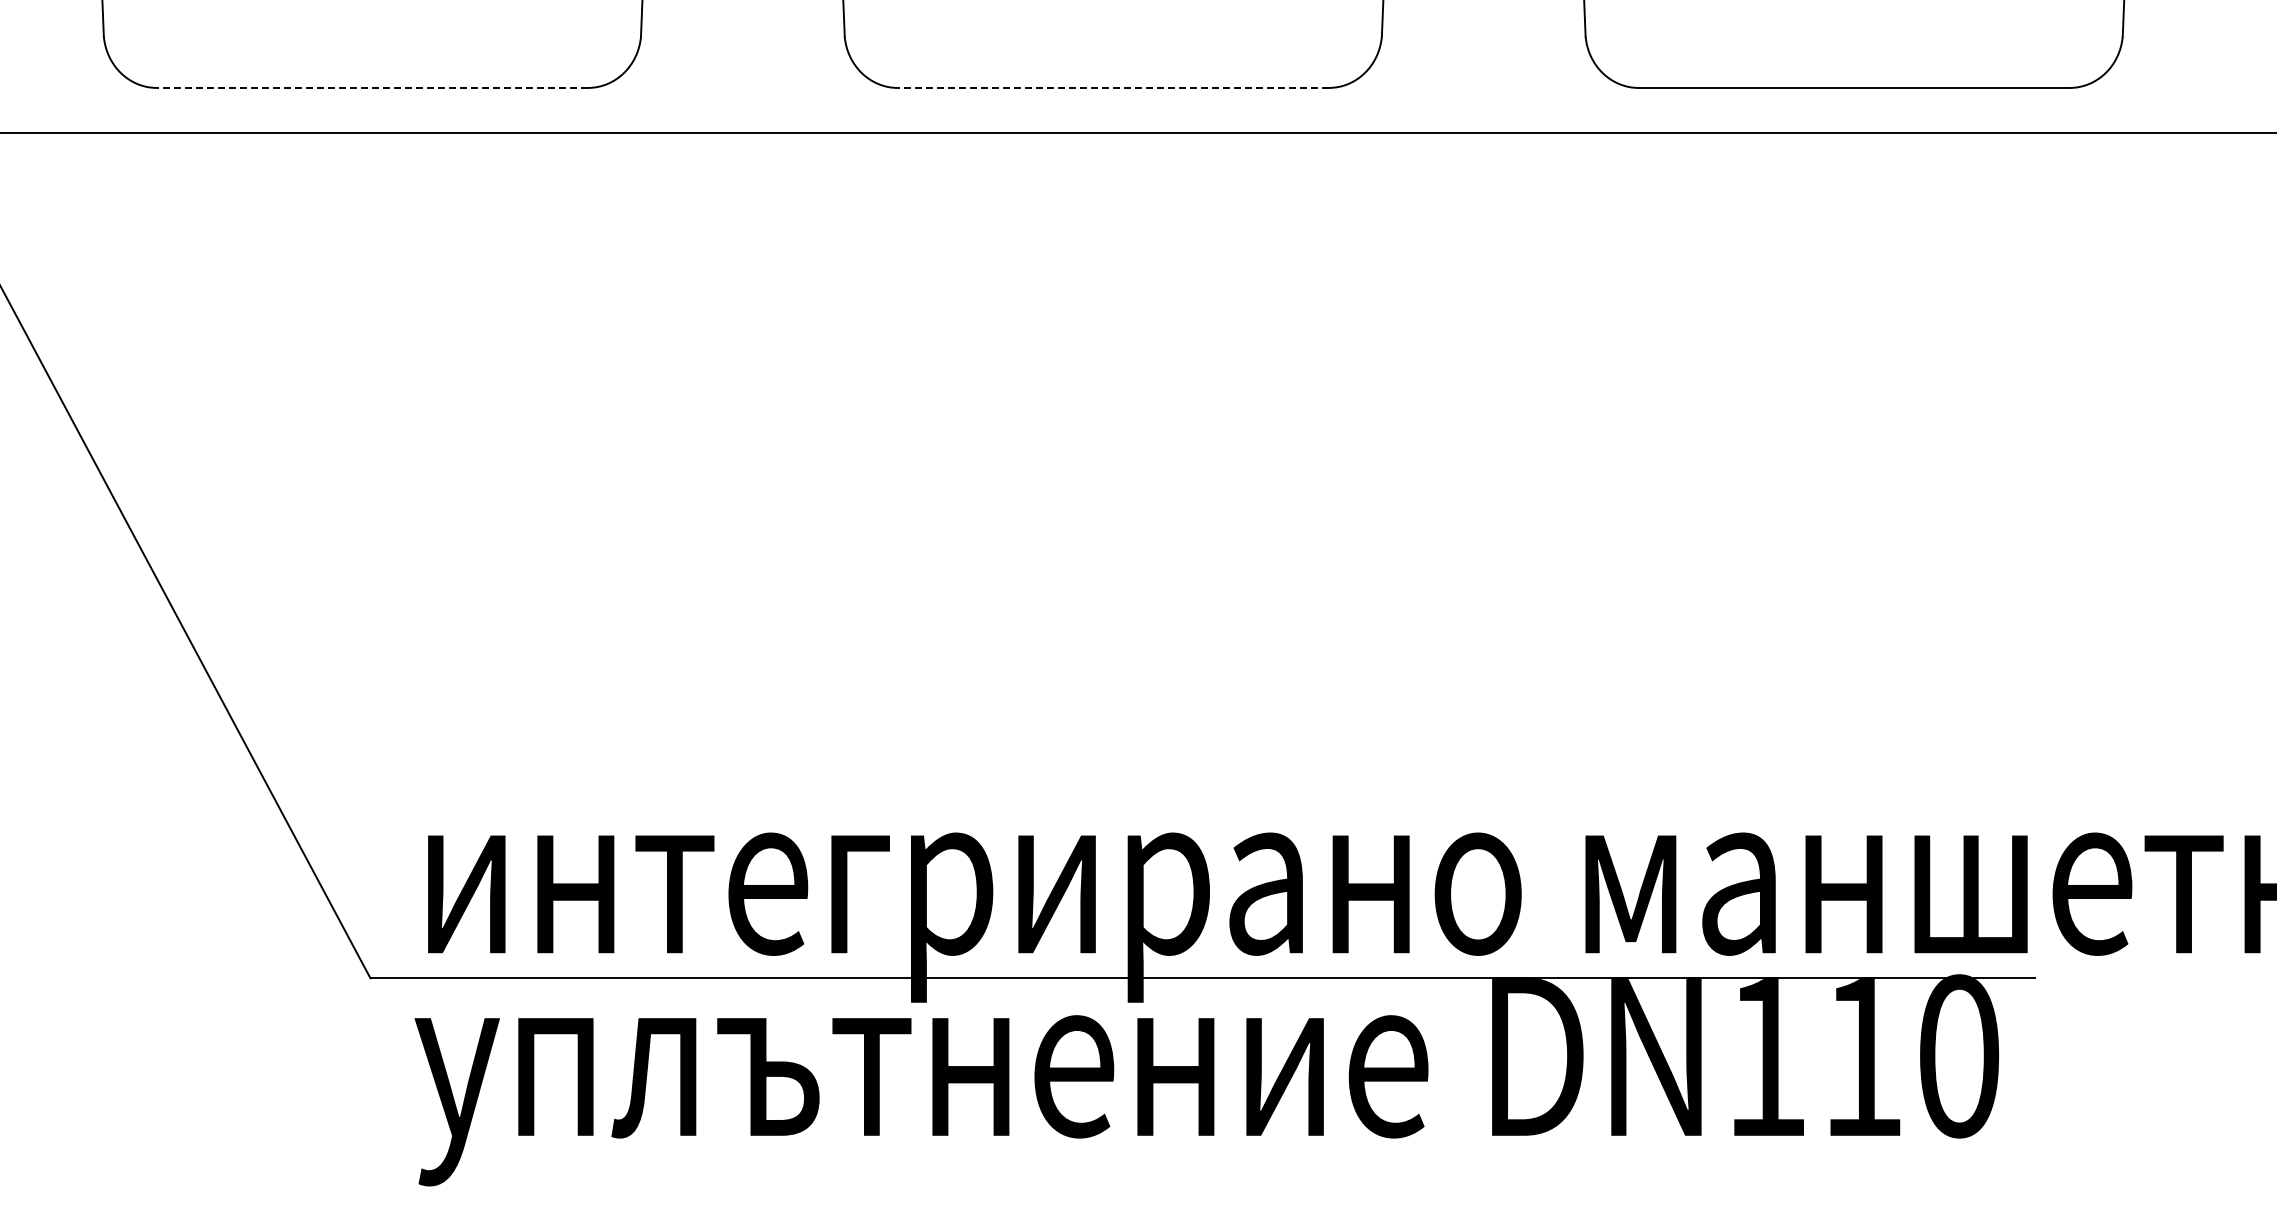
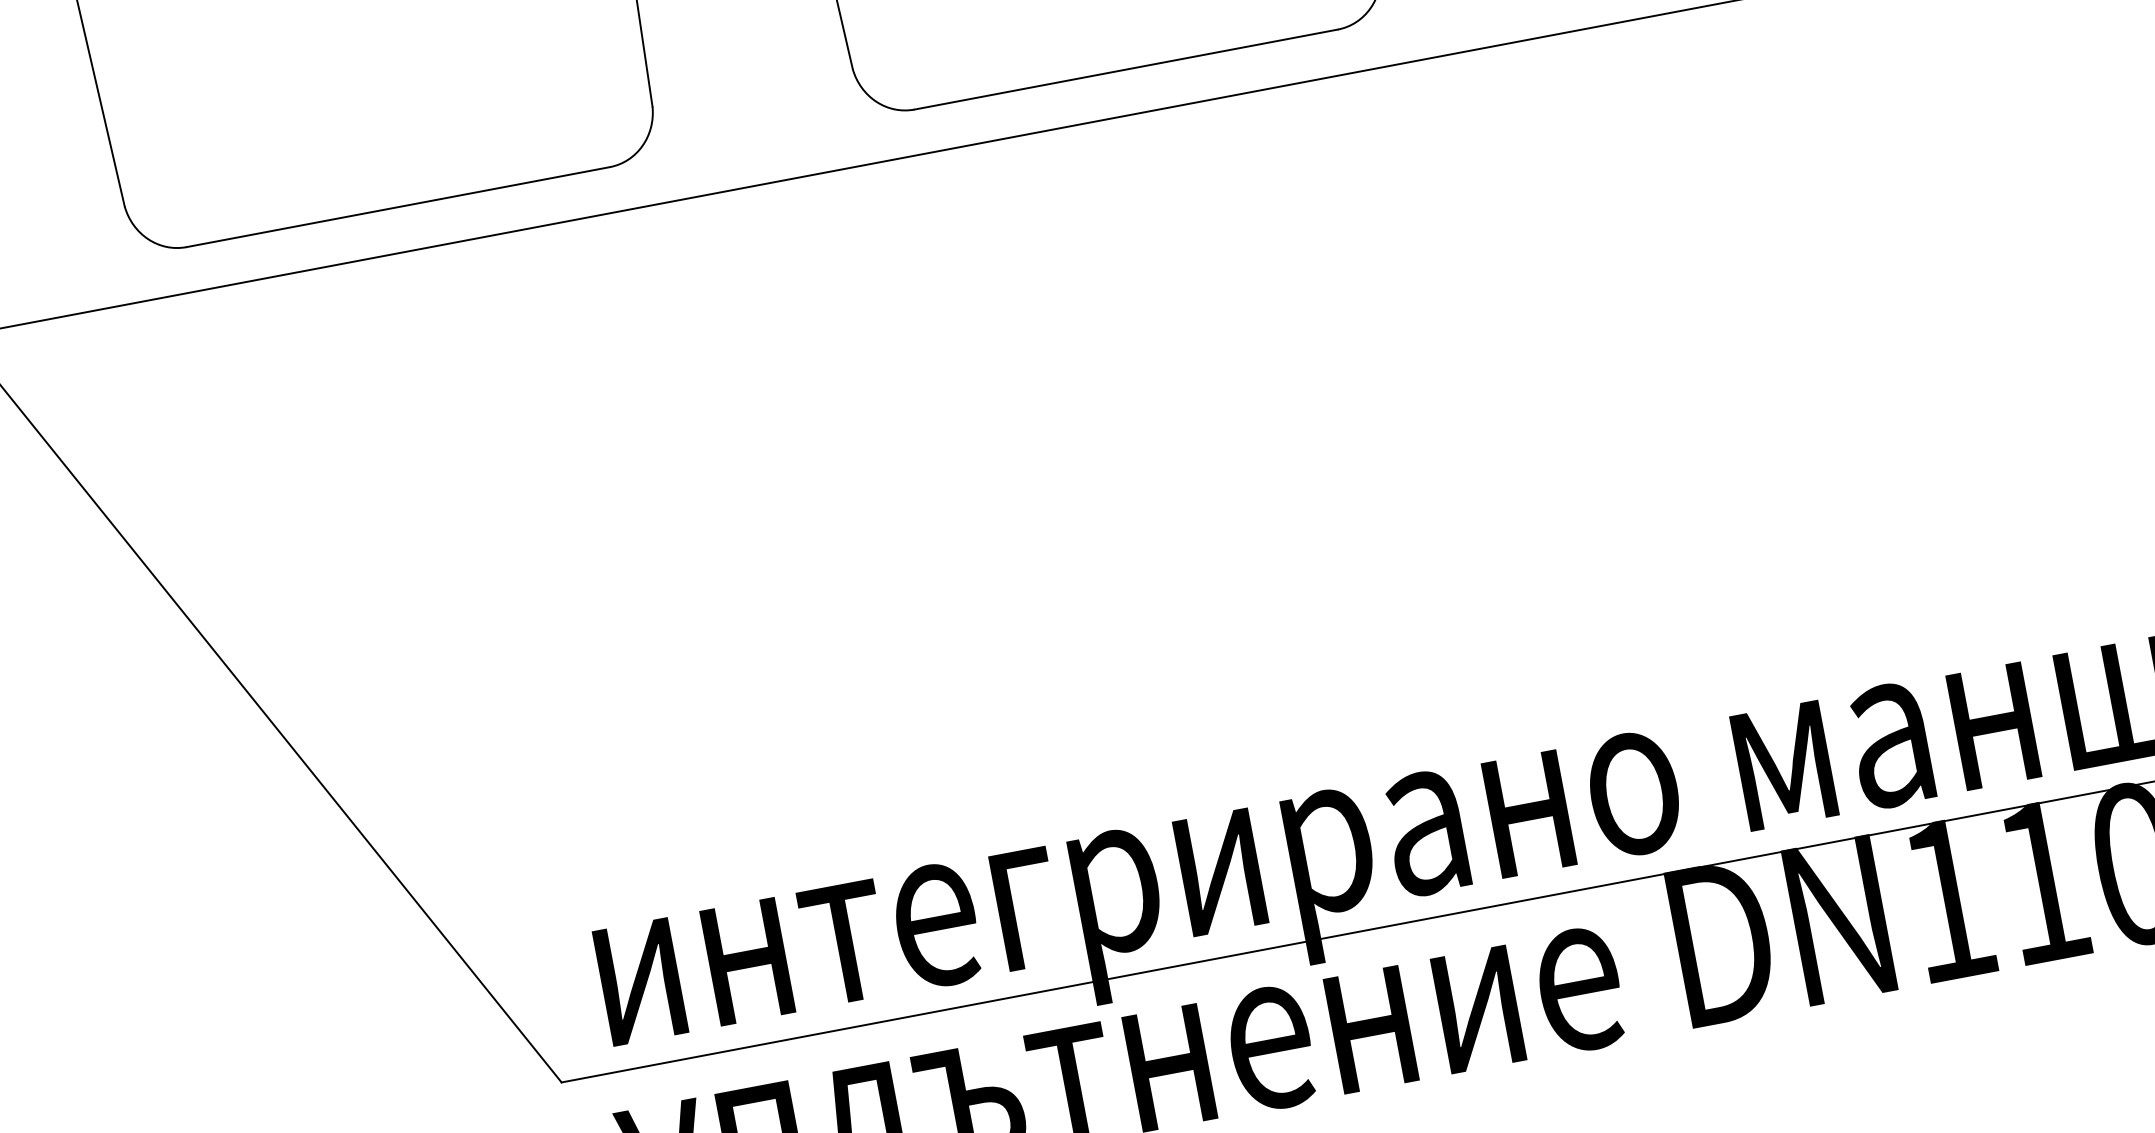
line: (371, 87) -> (397, 206), dashed -> solid
line: (1112, 87) -> (1125, 69), dashed -> solid

